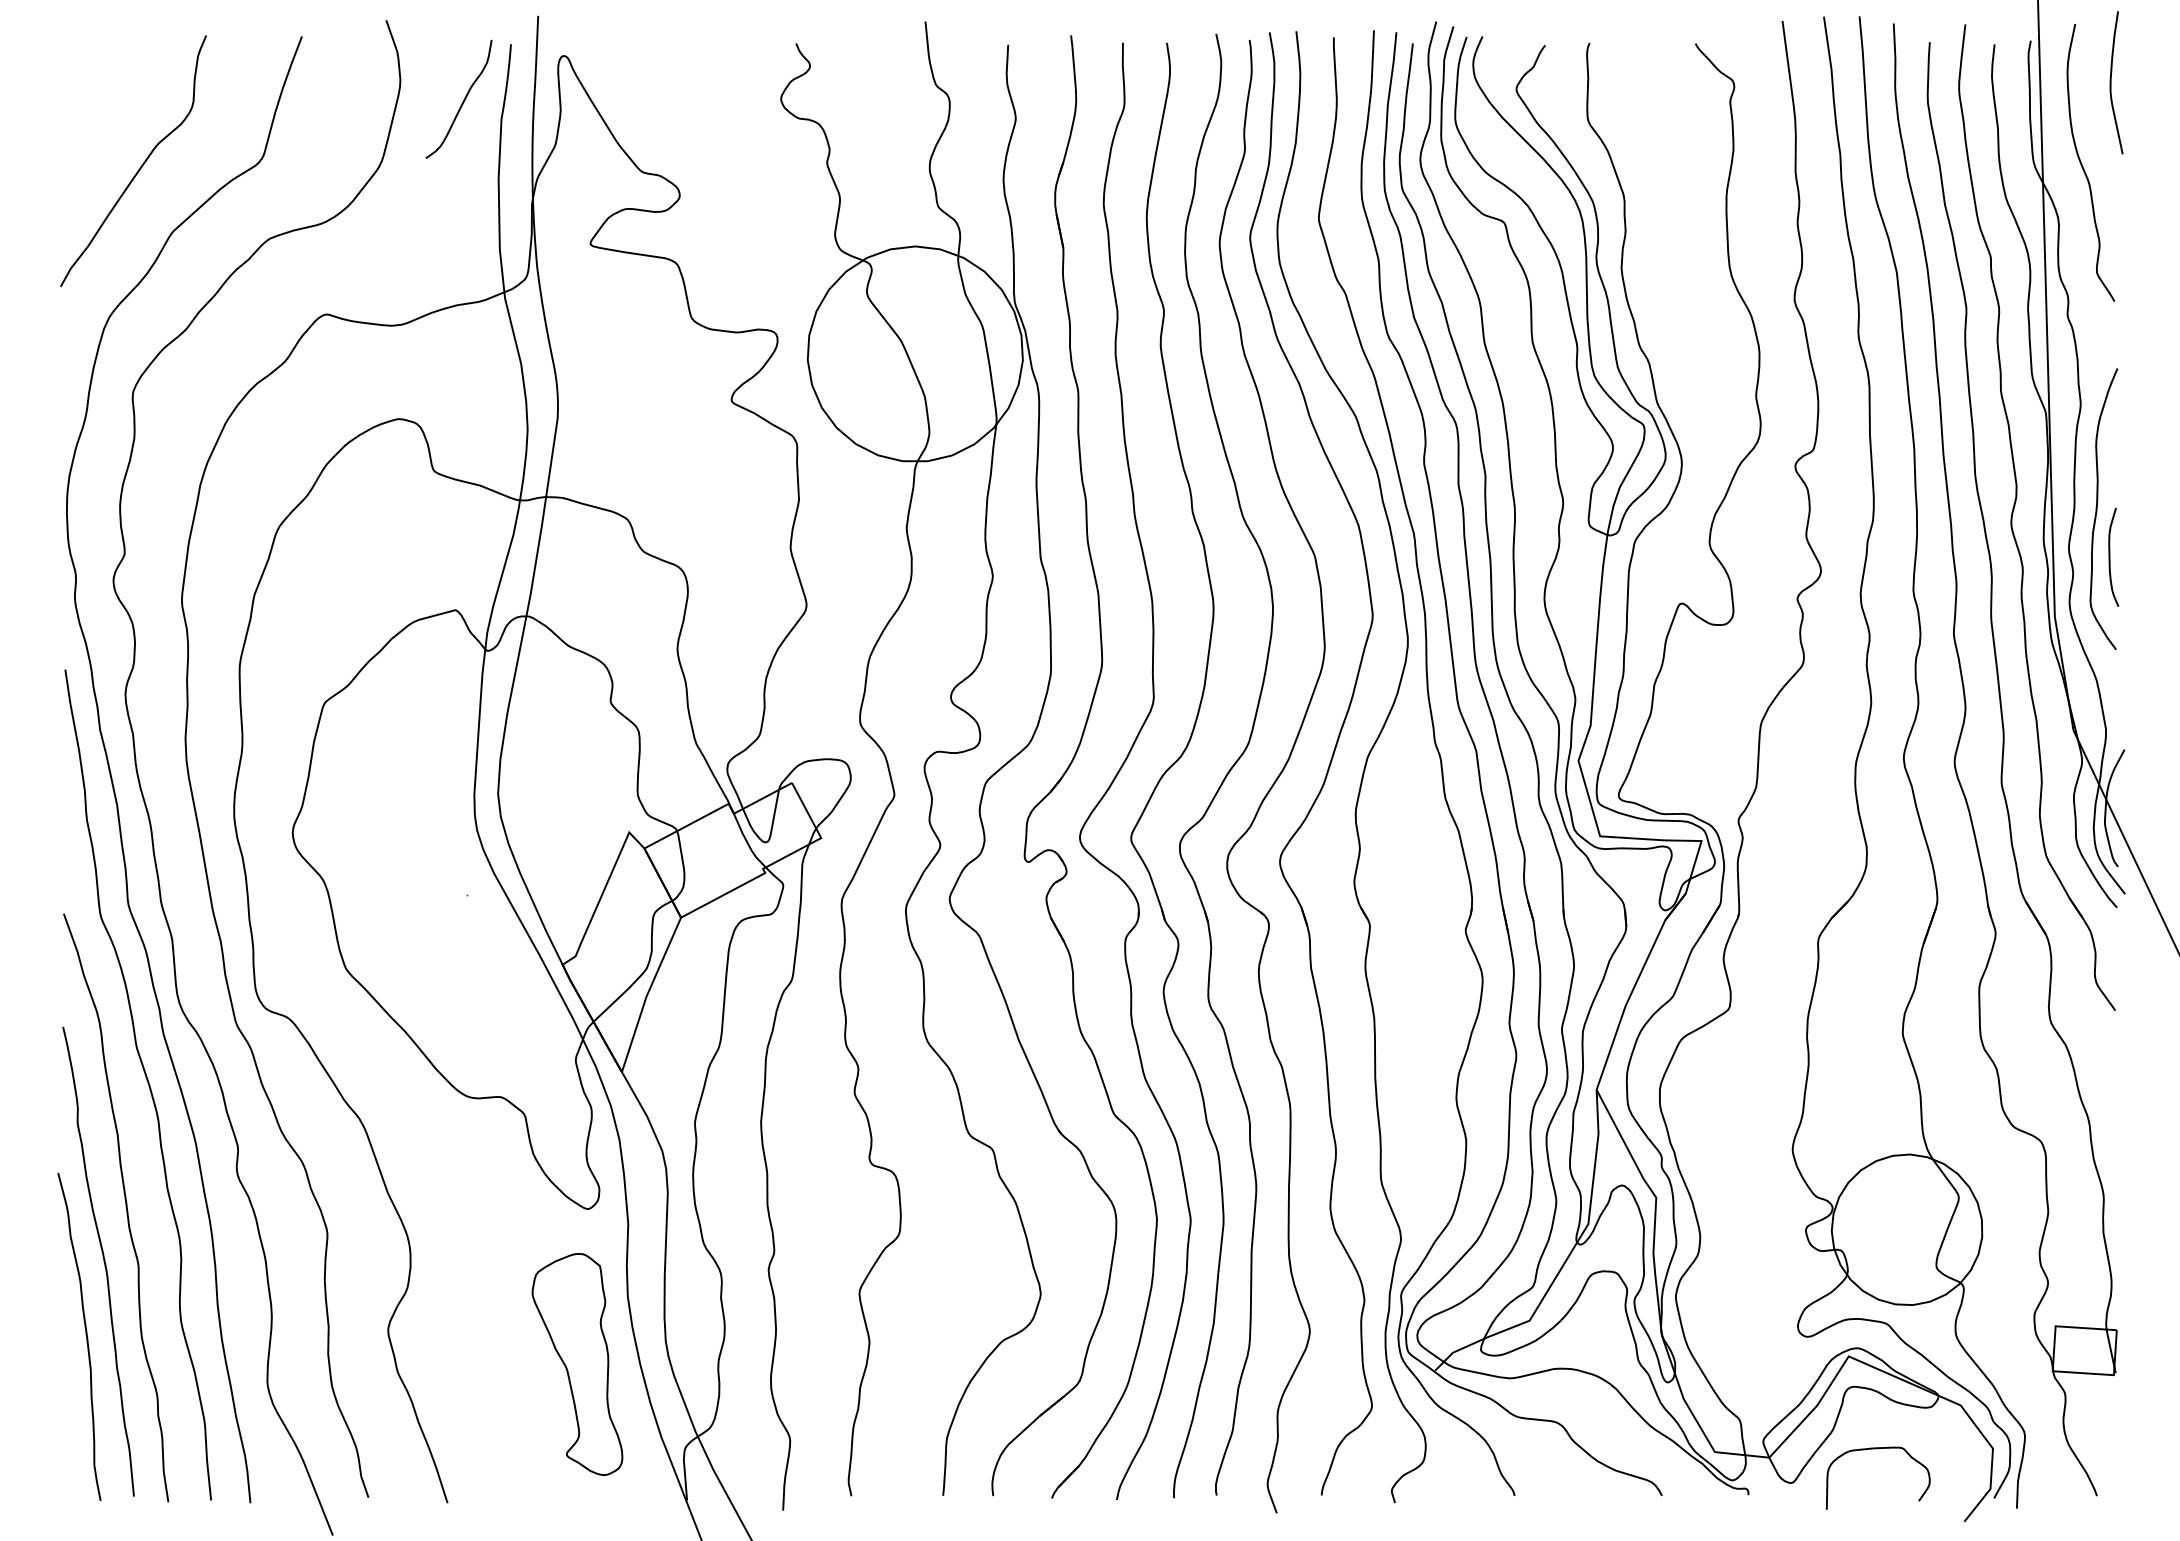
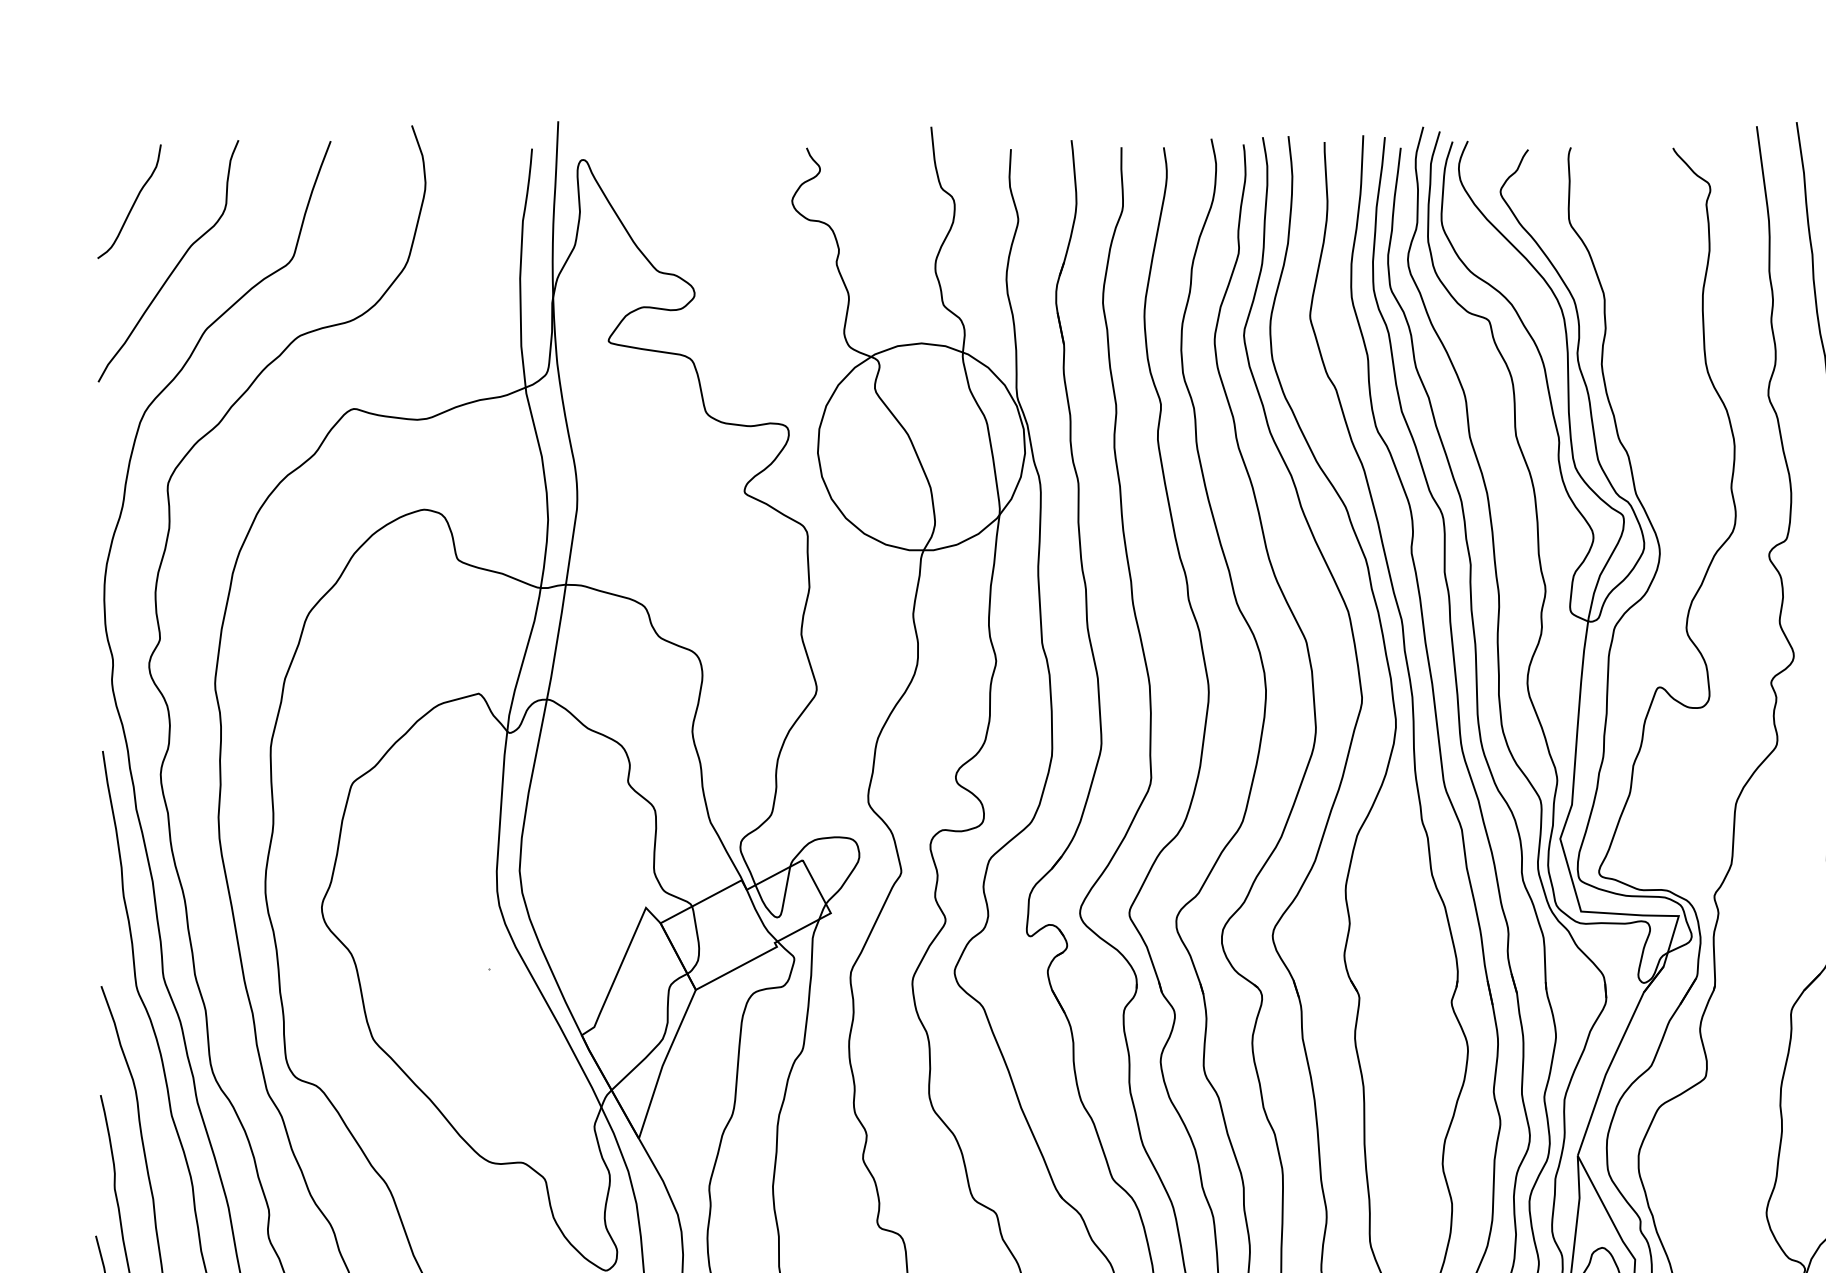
curve: (462, 101) -> (132, 203), moved

